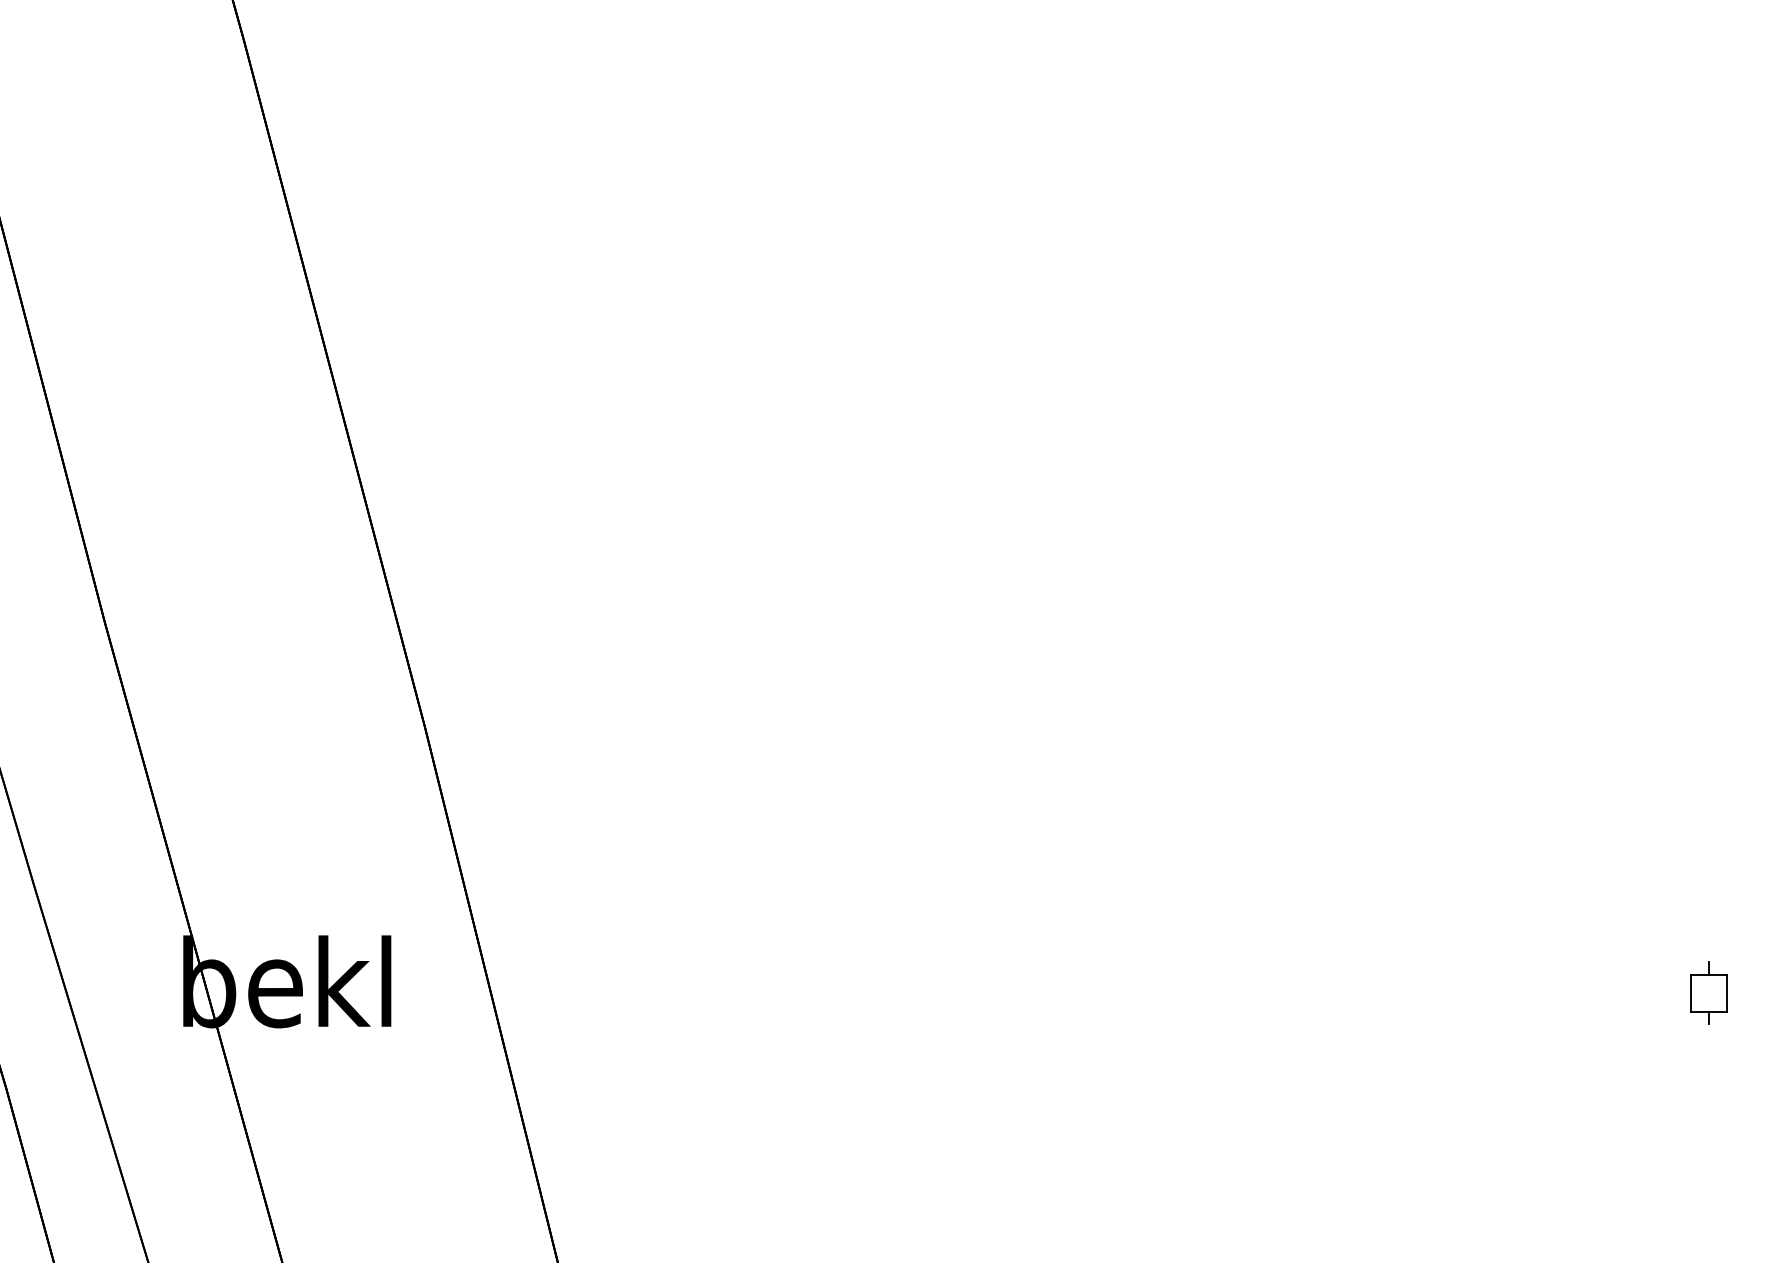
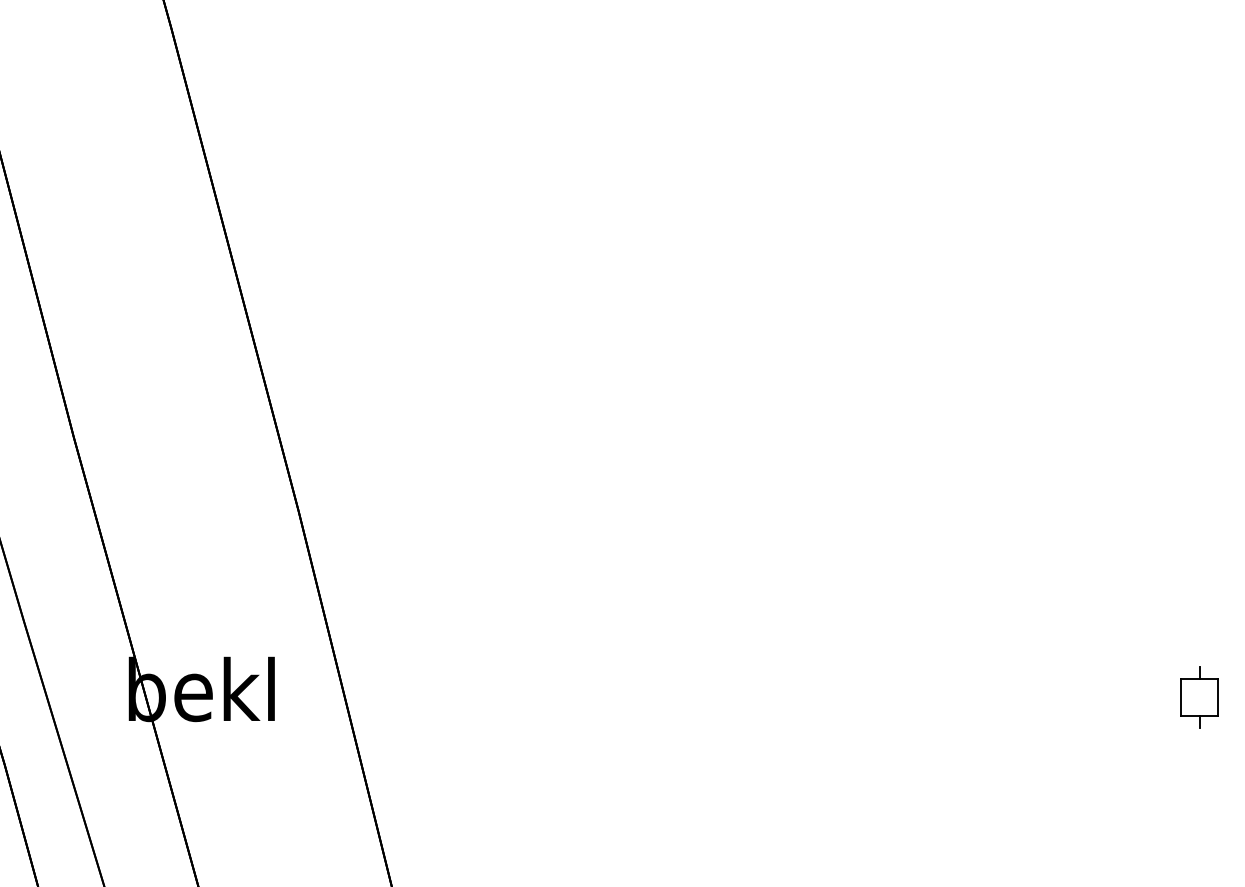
part: (1708, 992) -> (1199, 696), size x1.43

